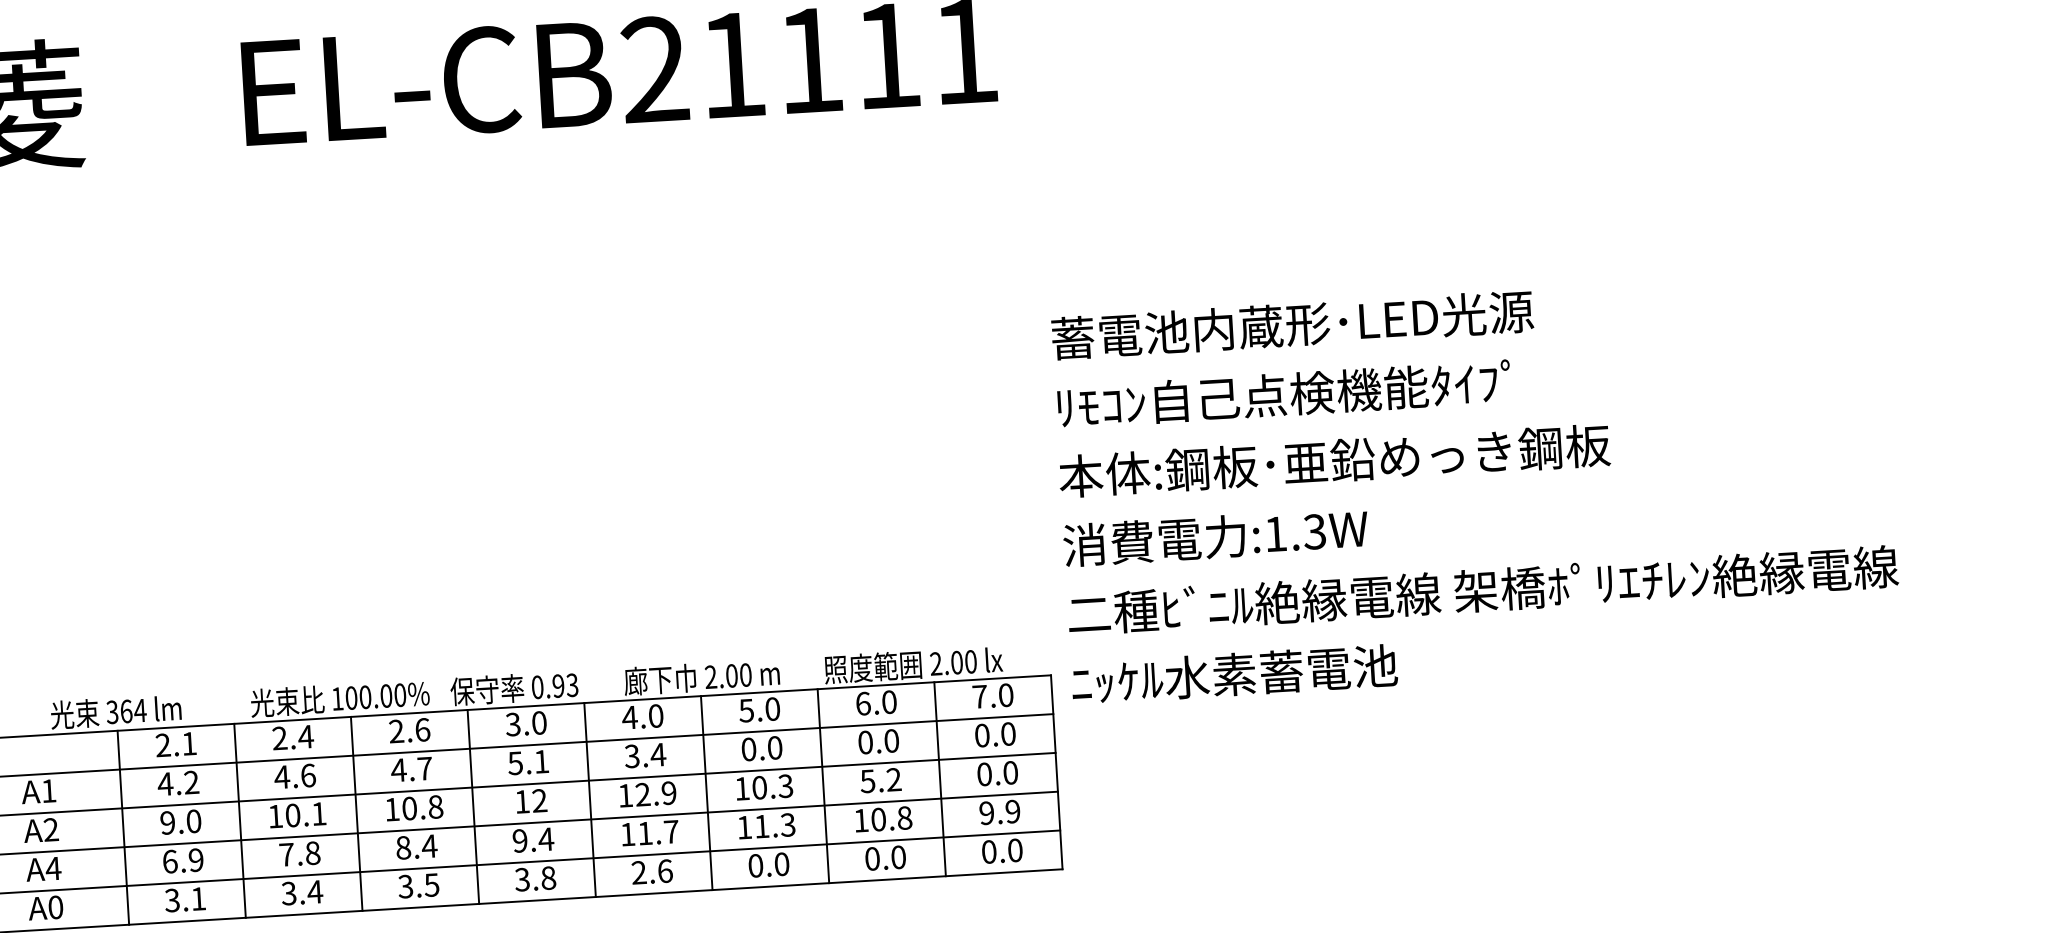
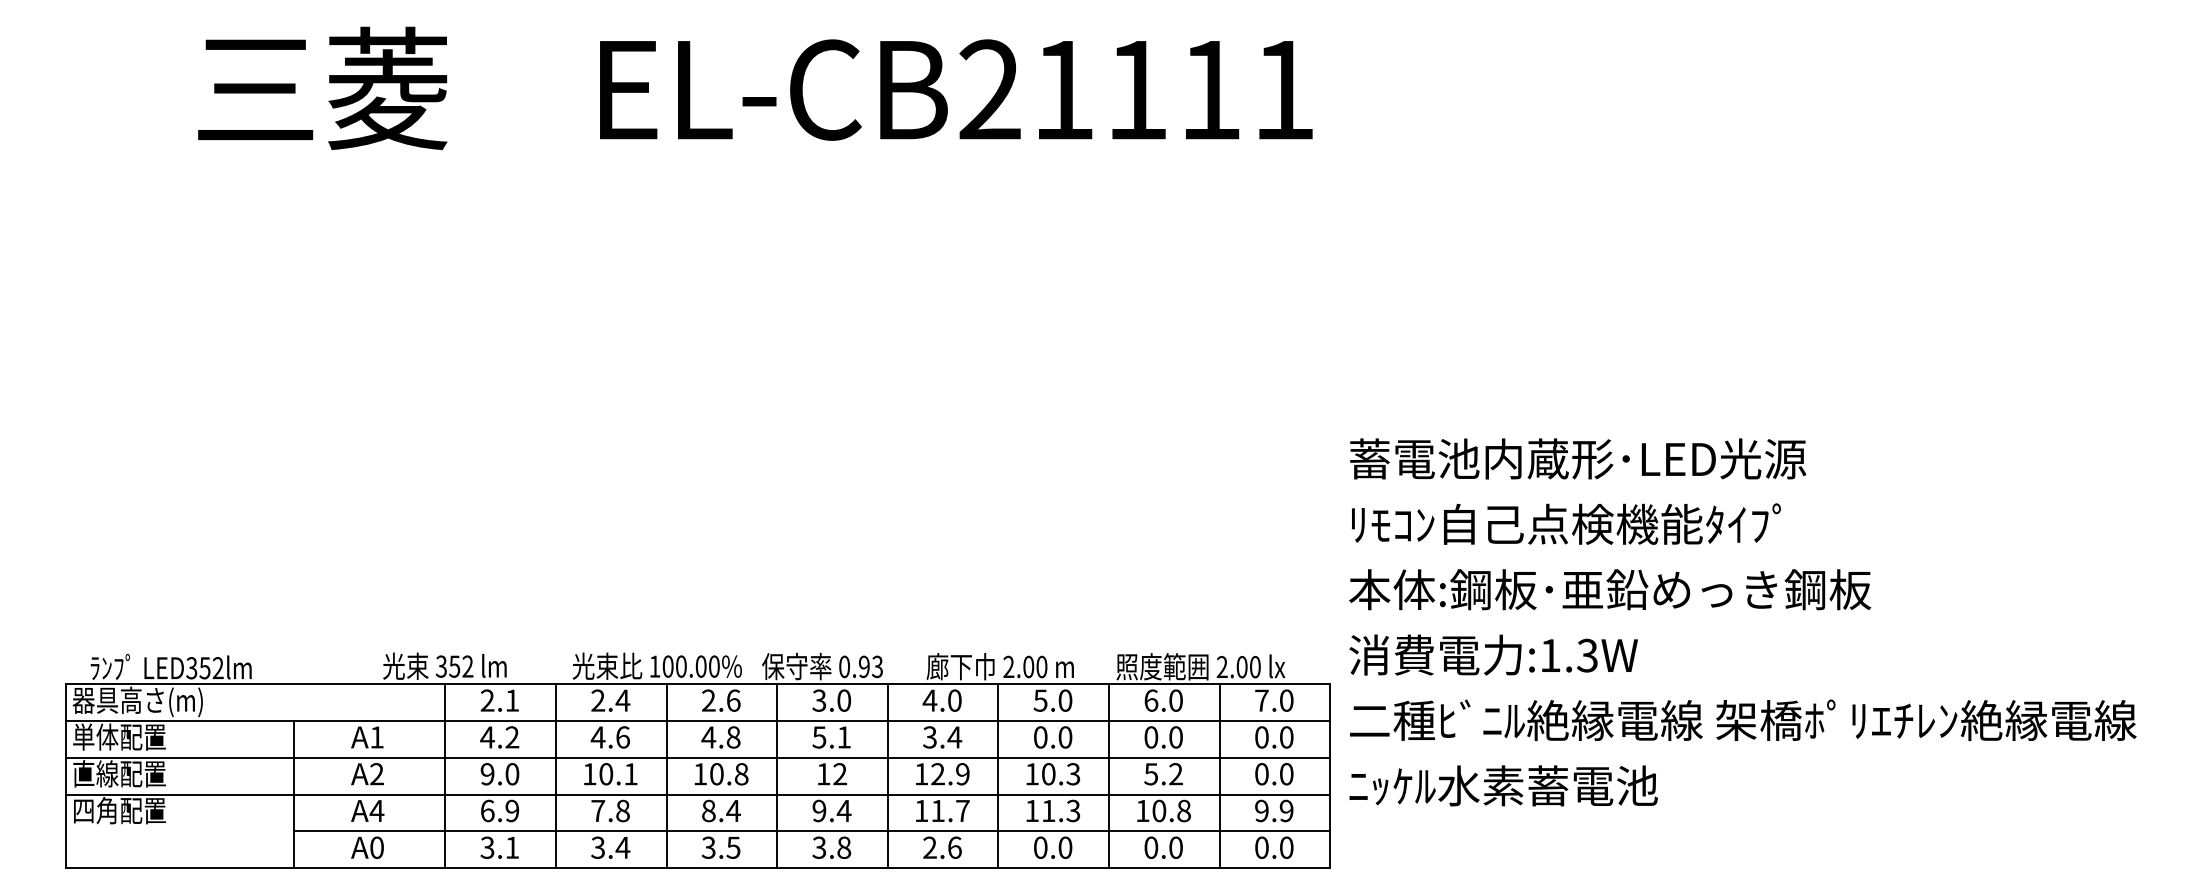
text: (1476, 487) -> (1742, 622), moved
text: (133, 710) -> (461, 666), 364 -> 352
text: (424, 768) -> (733, 737), 4.7 -> 4.8

